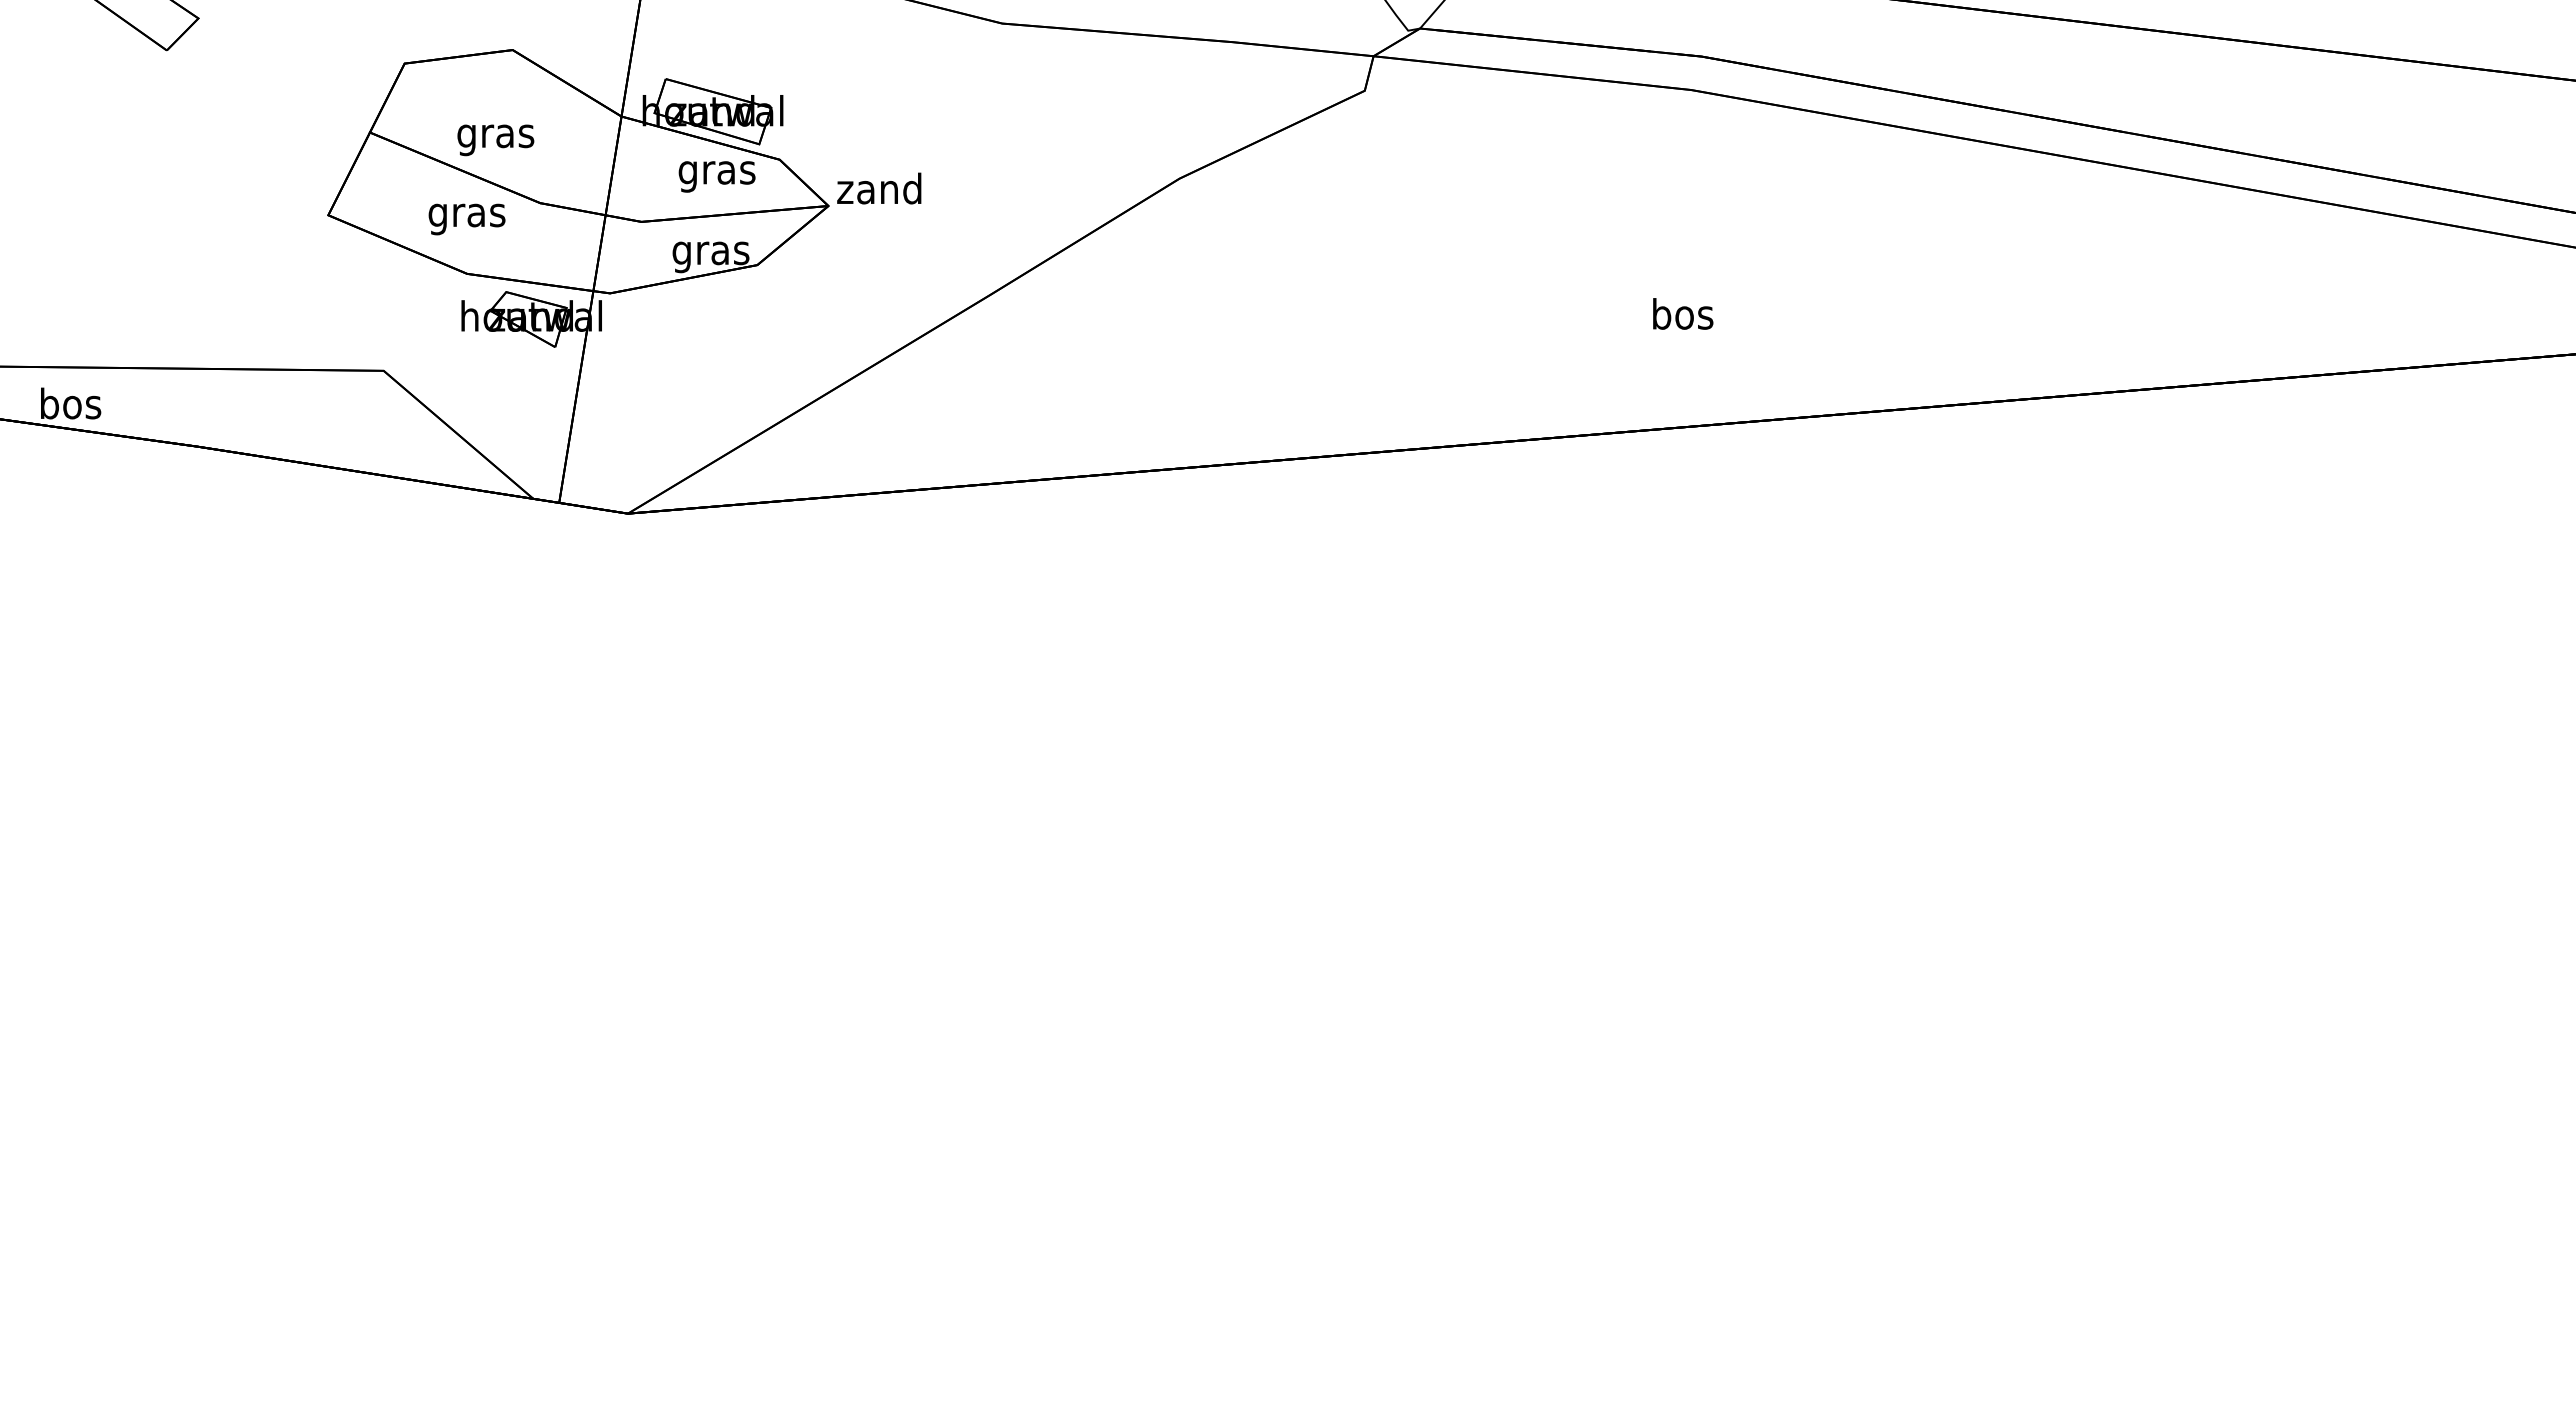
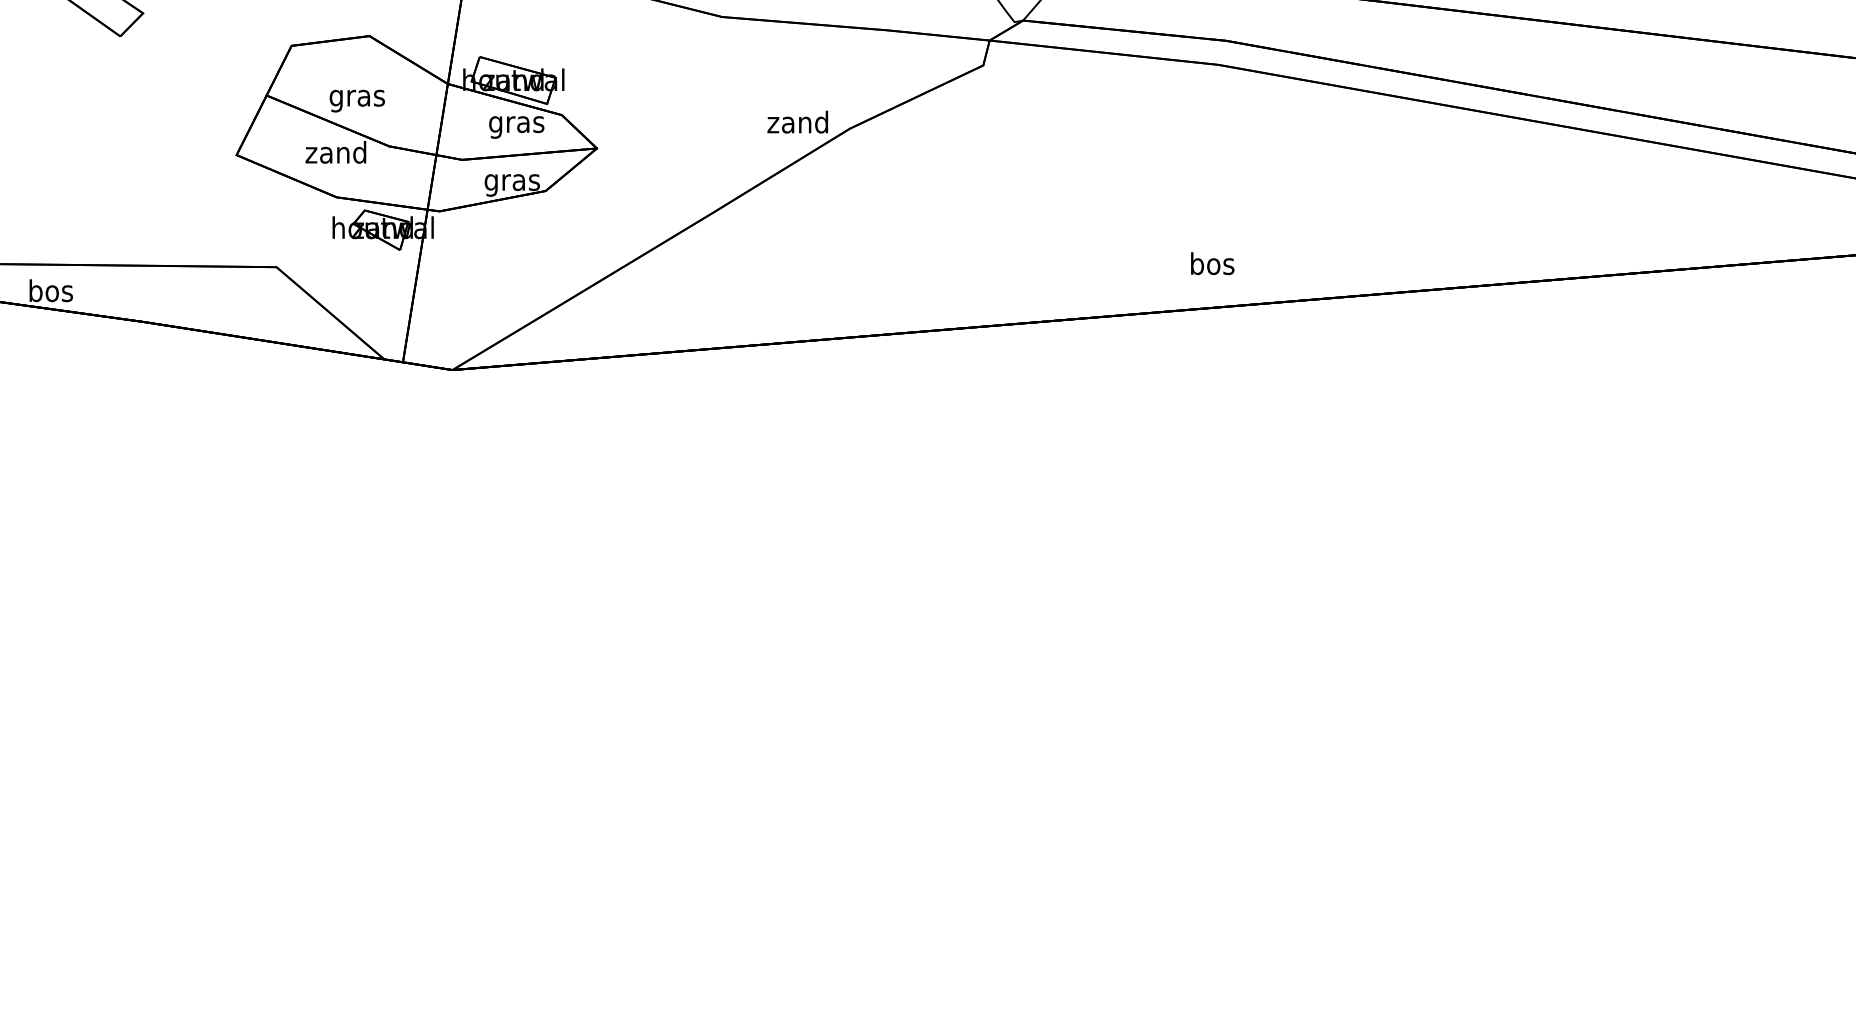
text: (879, 188) -> (797, 122), moved
text: (466, 215) -> (336, 155), gras -> zand
text: (1683, 313) -> (1212, 263), moved

